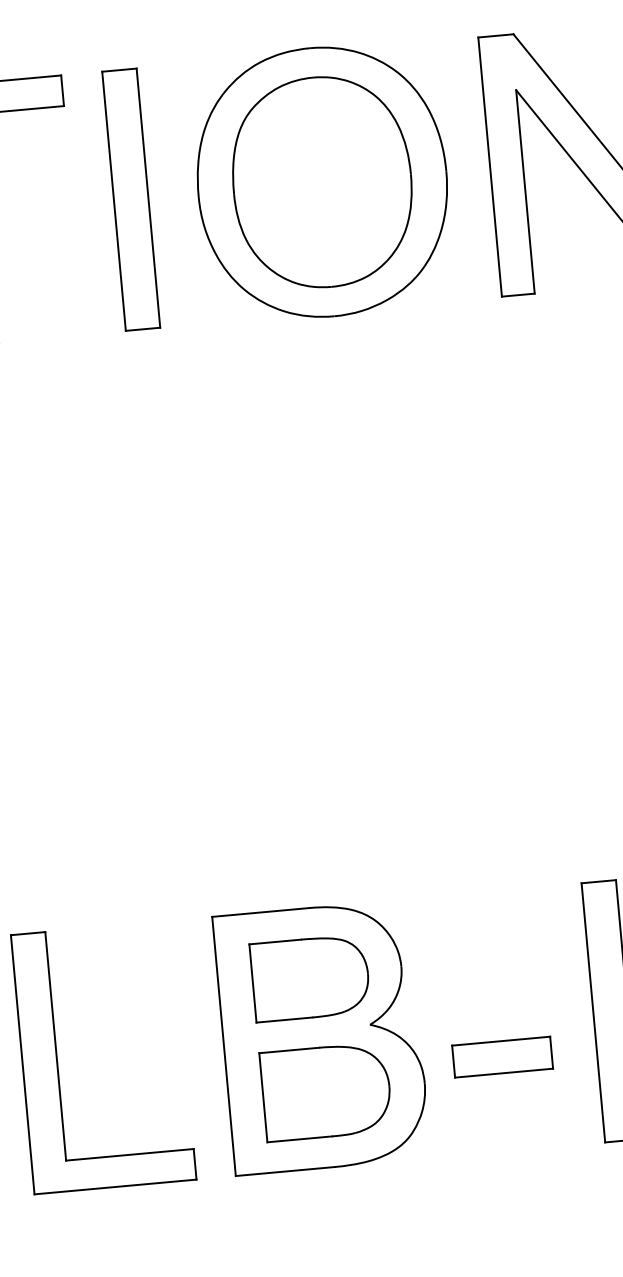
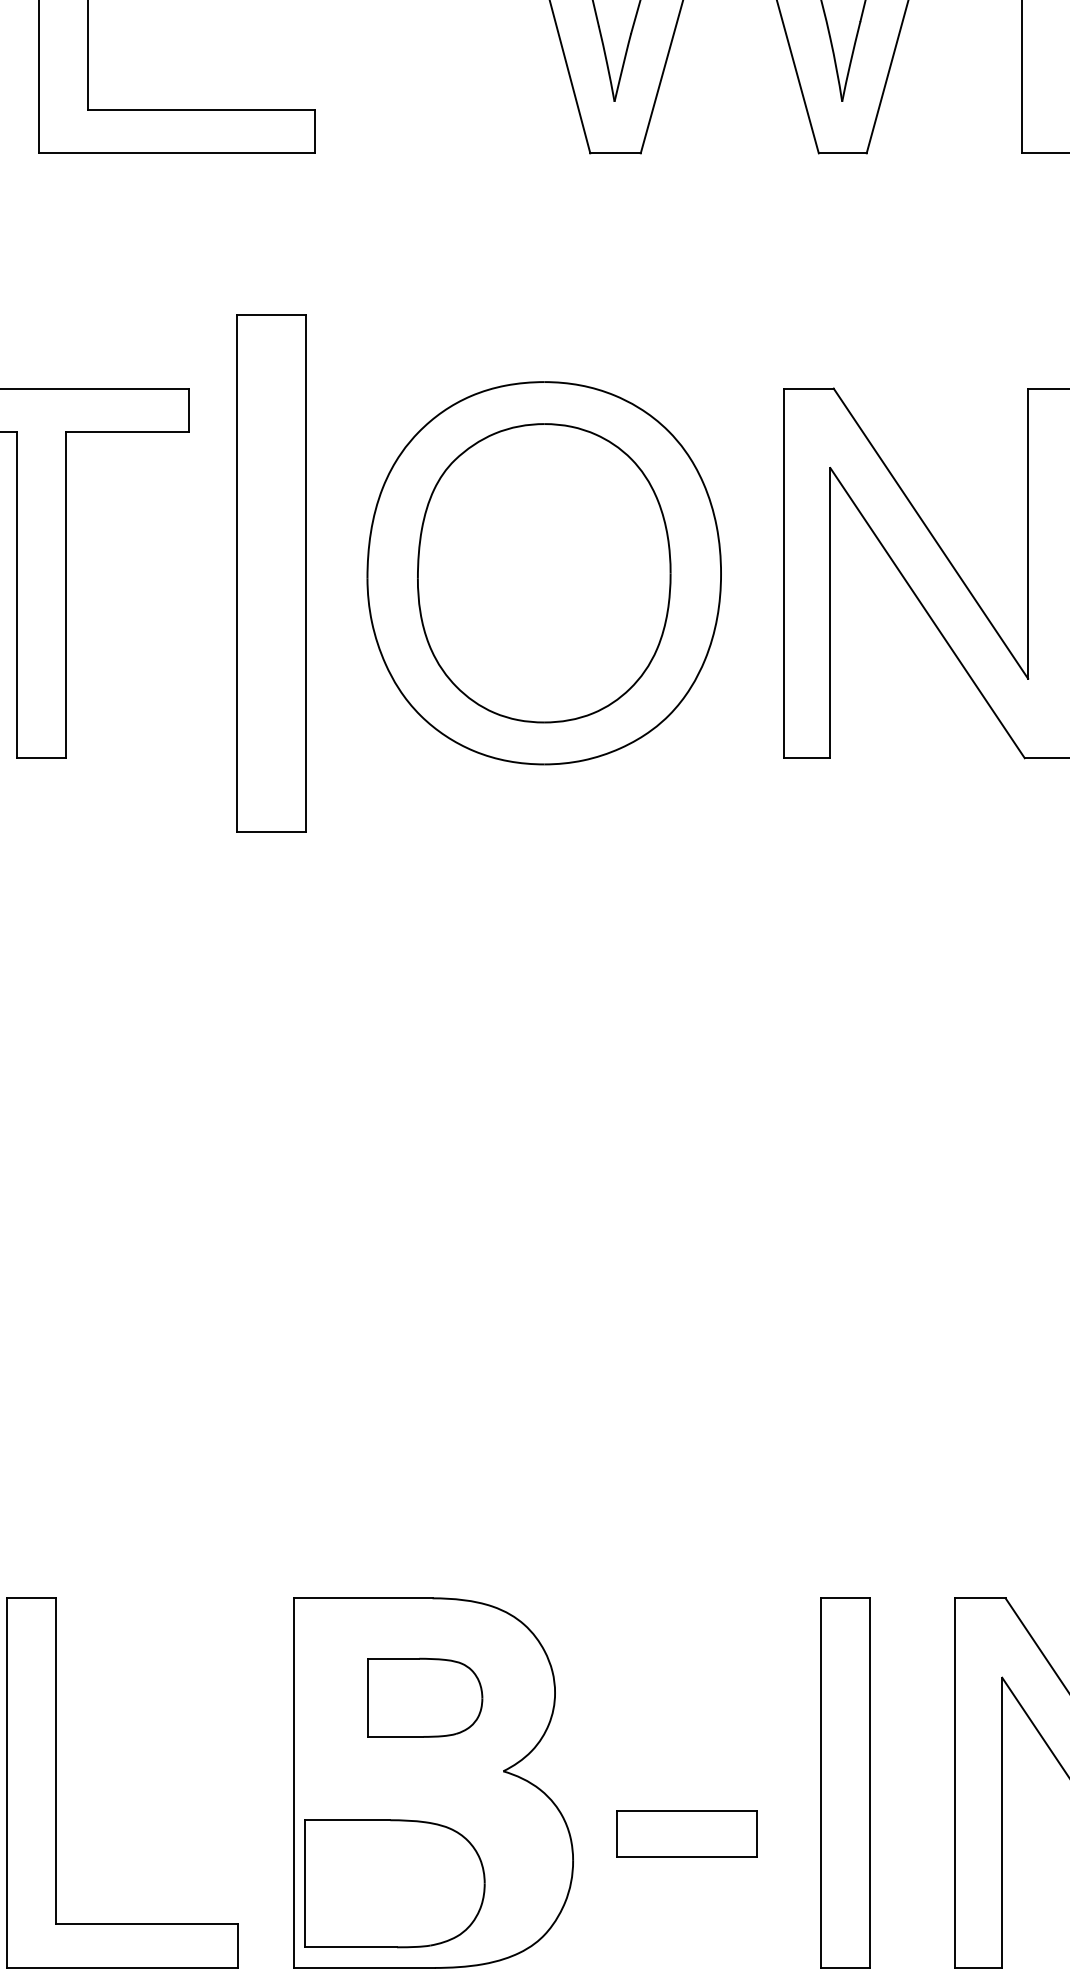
part: (131, 199) -> (271, 573), size x1.4
part: (310, 978) -> (424, 1697), size x0.7
part: (326, 1091) -> (394, 1883), moved

